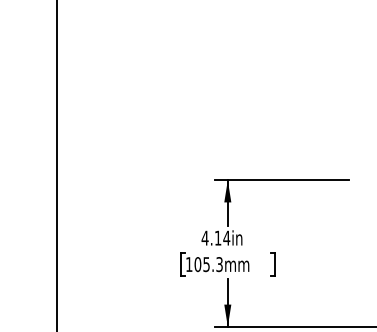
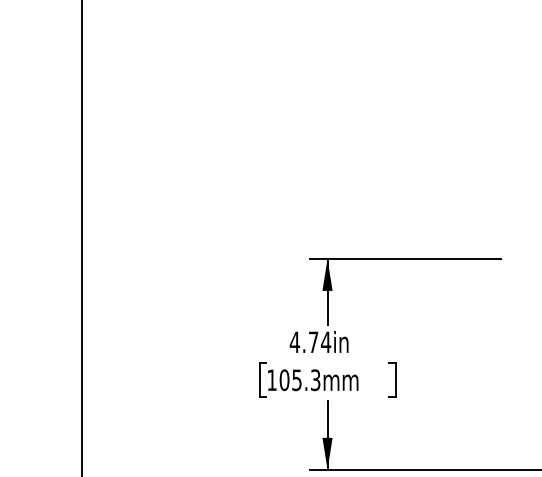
text: (218, 237) -> (314, 341), 4.14in -> 4.74in

